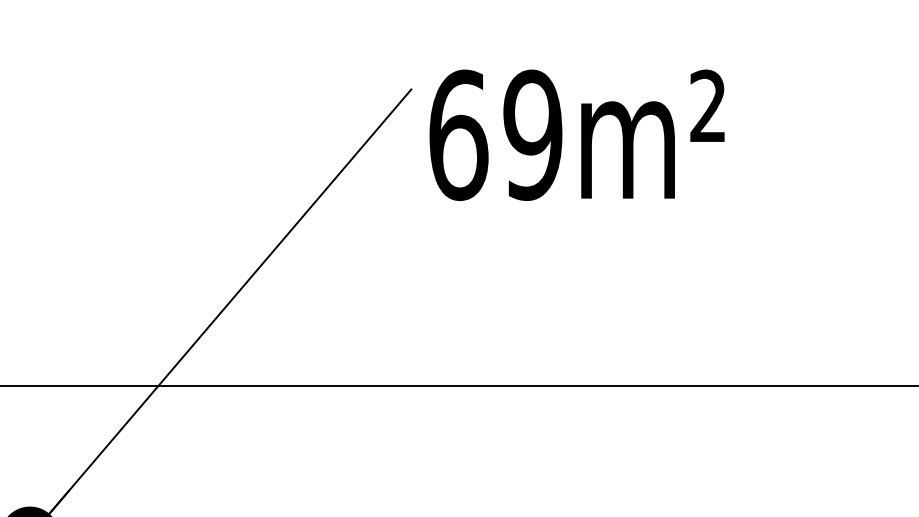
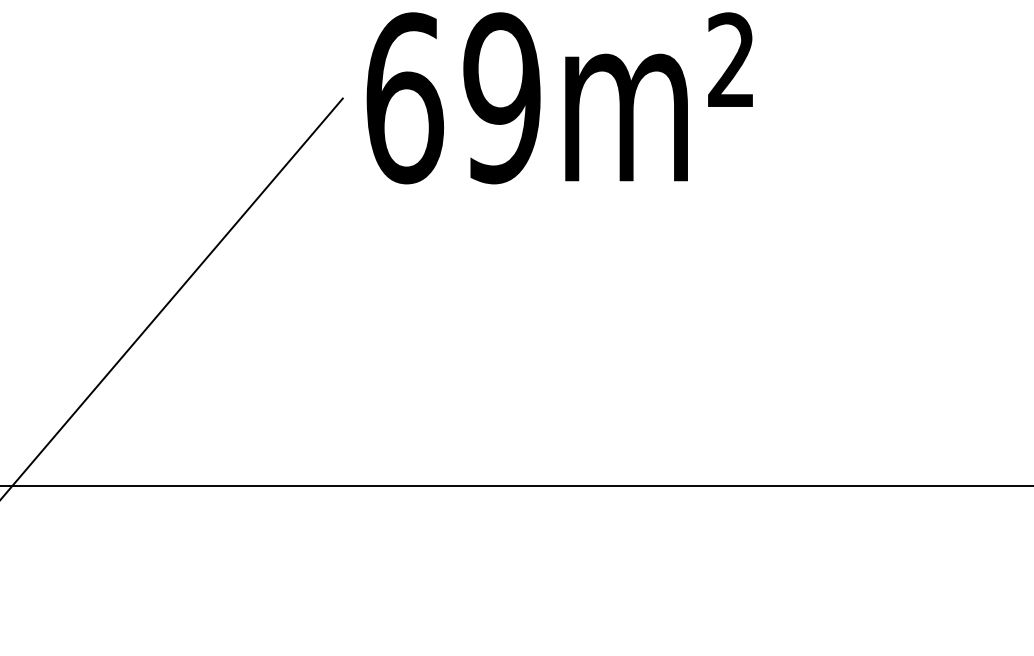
text: (576, 134) -> (559, 97), moved

